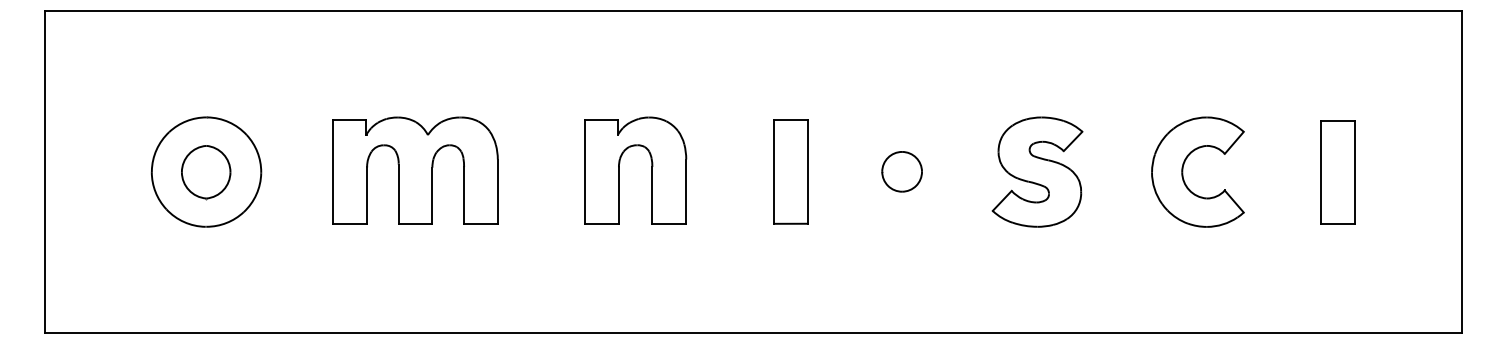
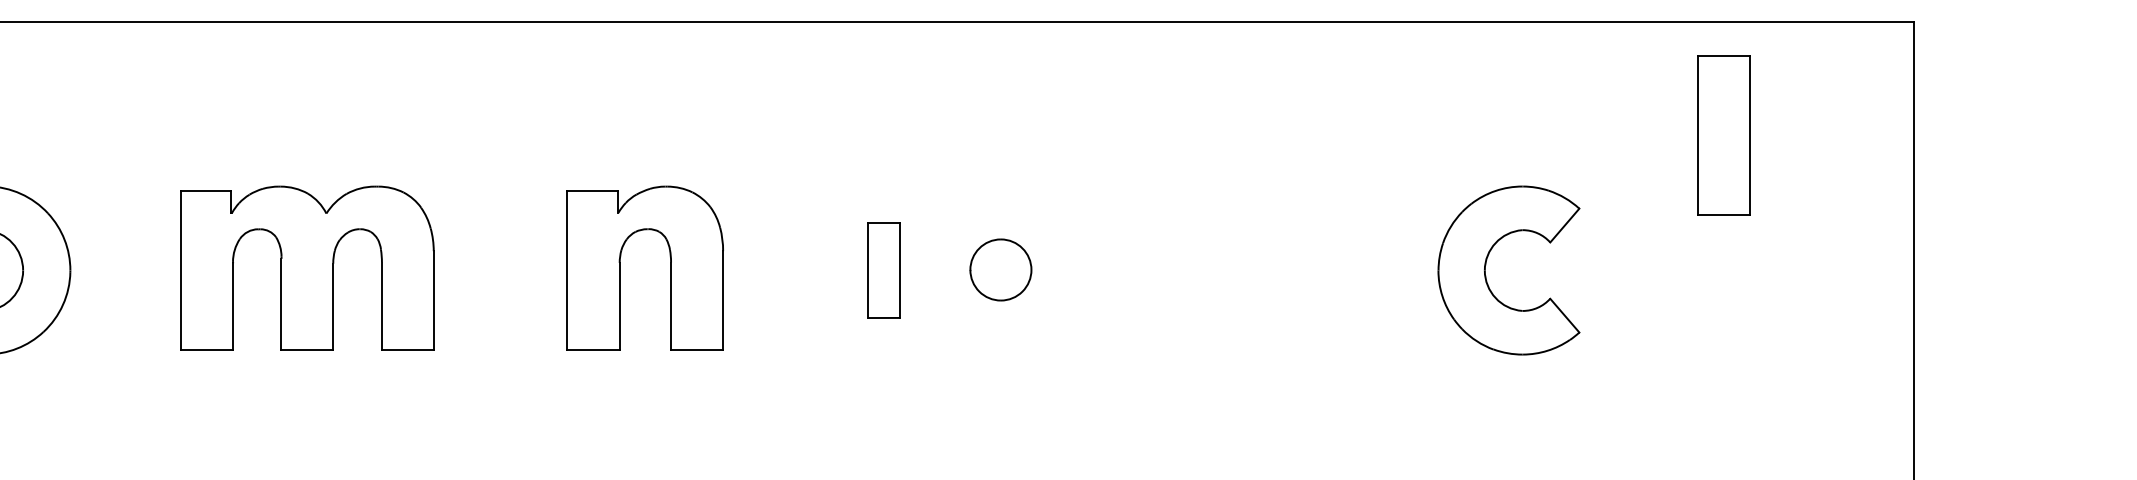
part: (790, 171) -> (883, 269), size x0.6
part: (901, 171) -> (999, 269), moved
part: (1037, 171) -> (1262, 269), removed
part: (1337, 172) -> (1723, 135), moved

